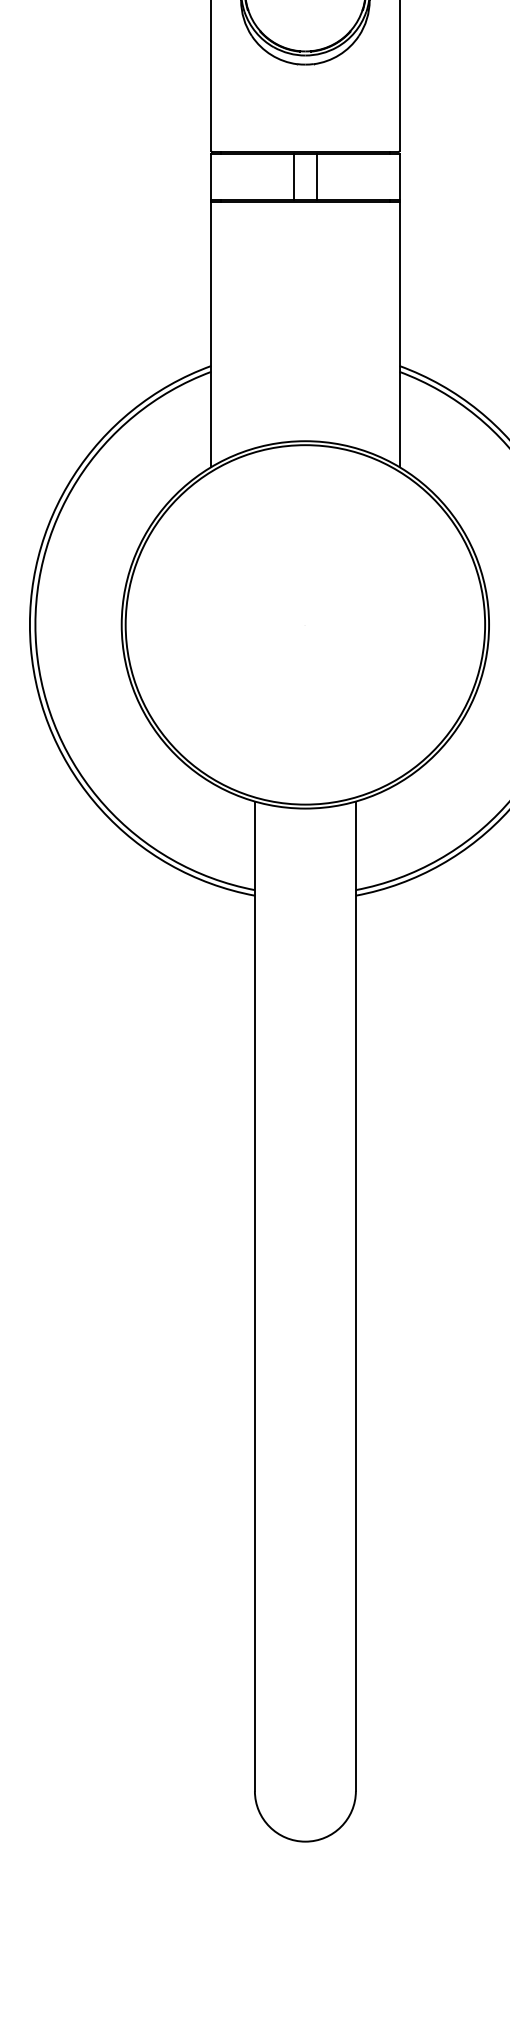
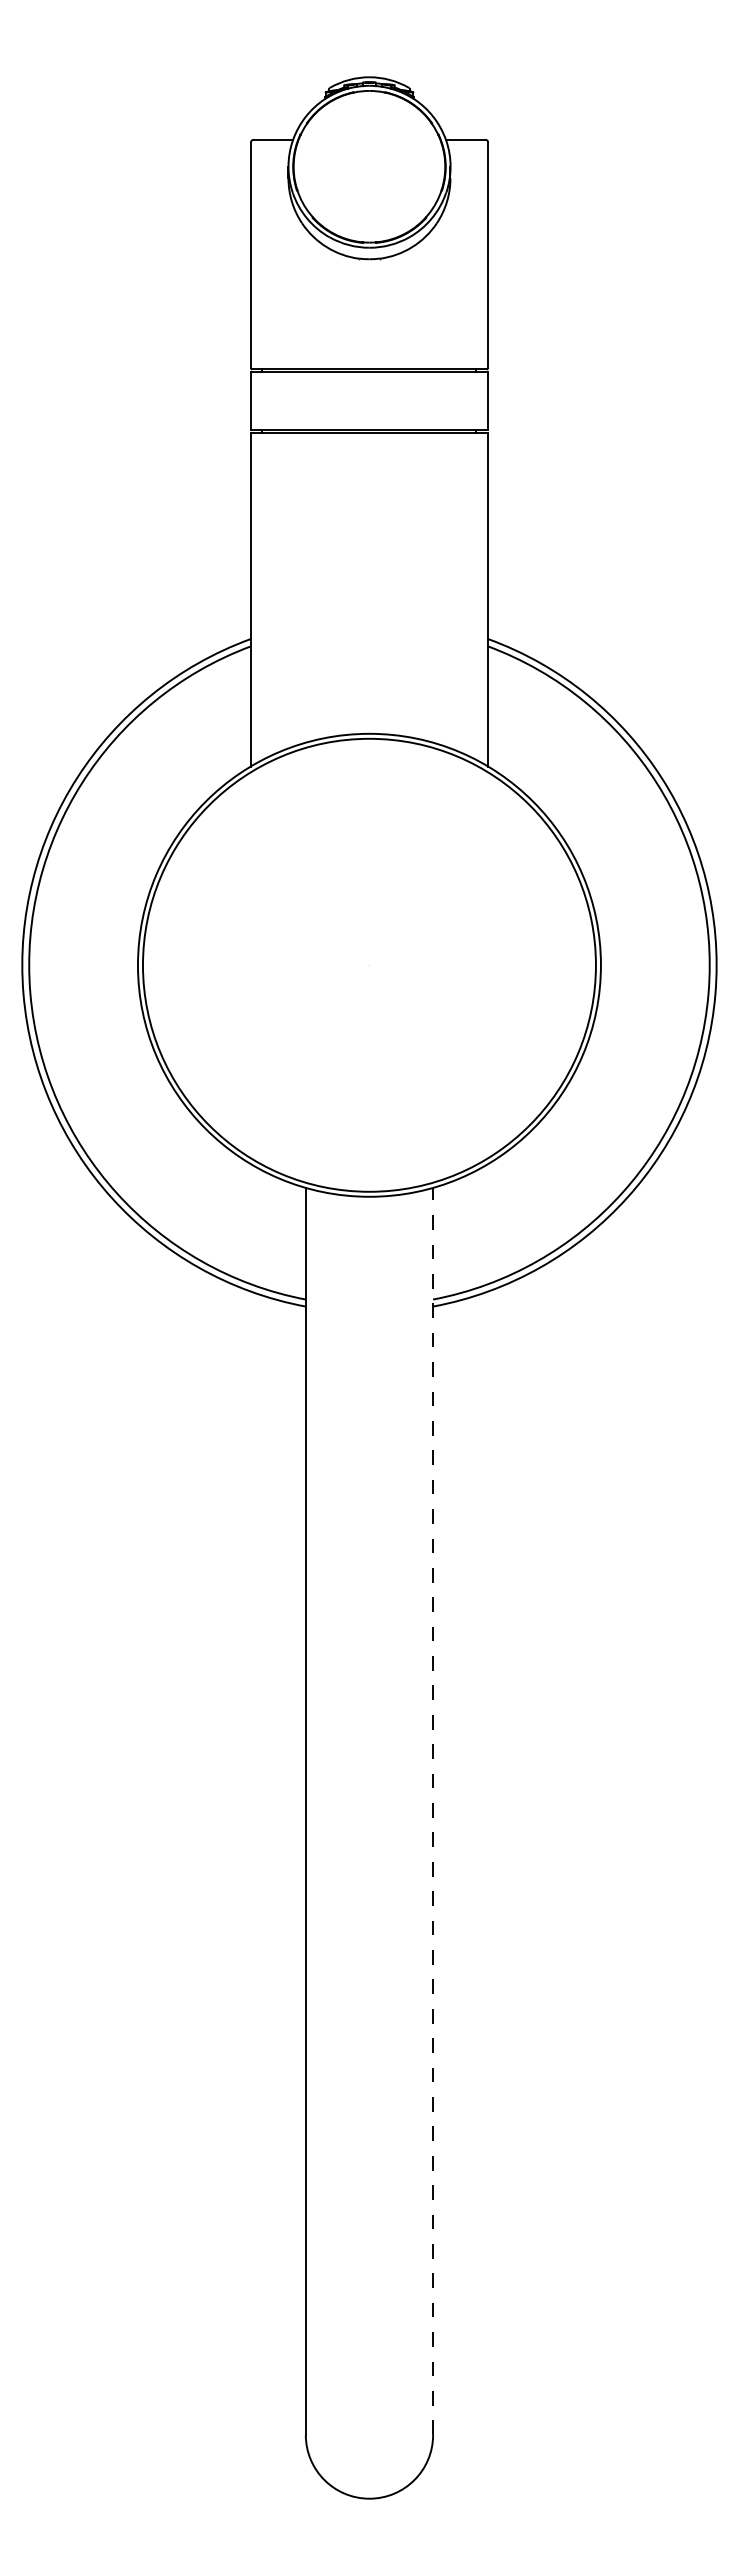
line: (294, 177) -> (355, 401), removed
line: (317, 177) -> (384, 401), removed
line: (356, 1296) -> (433, 1811), solid -> dashed

